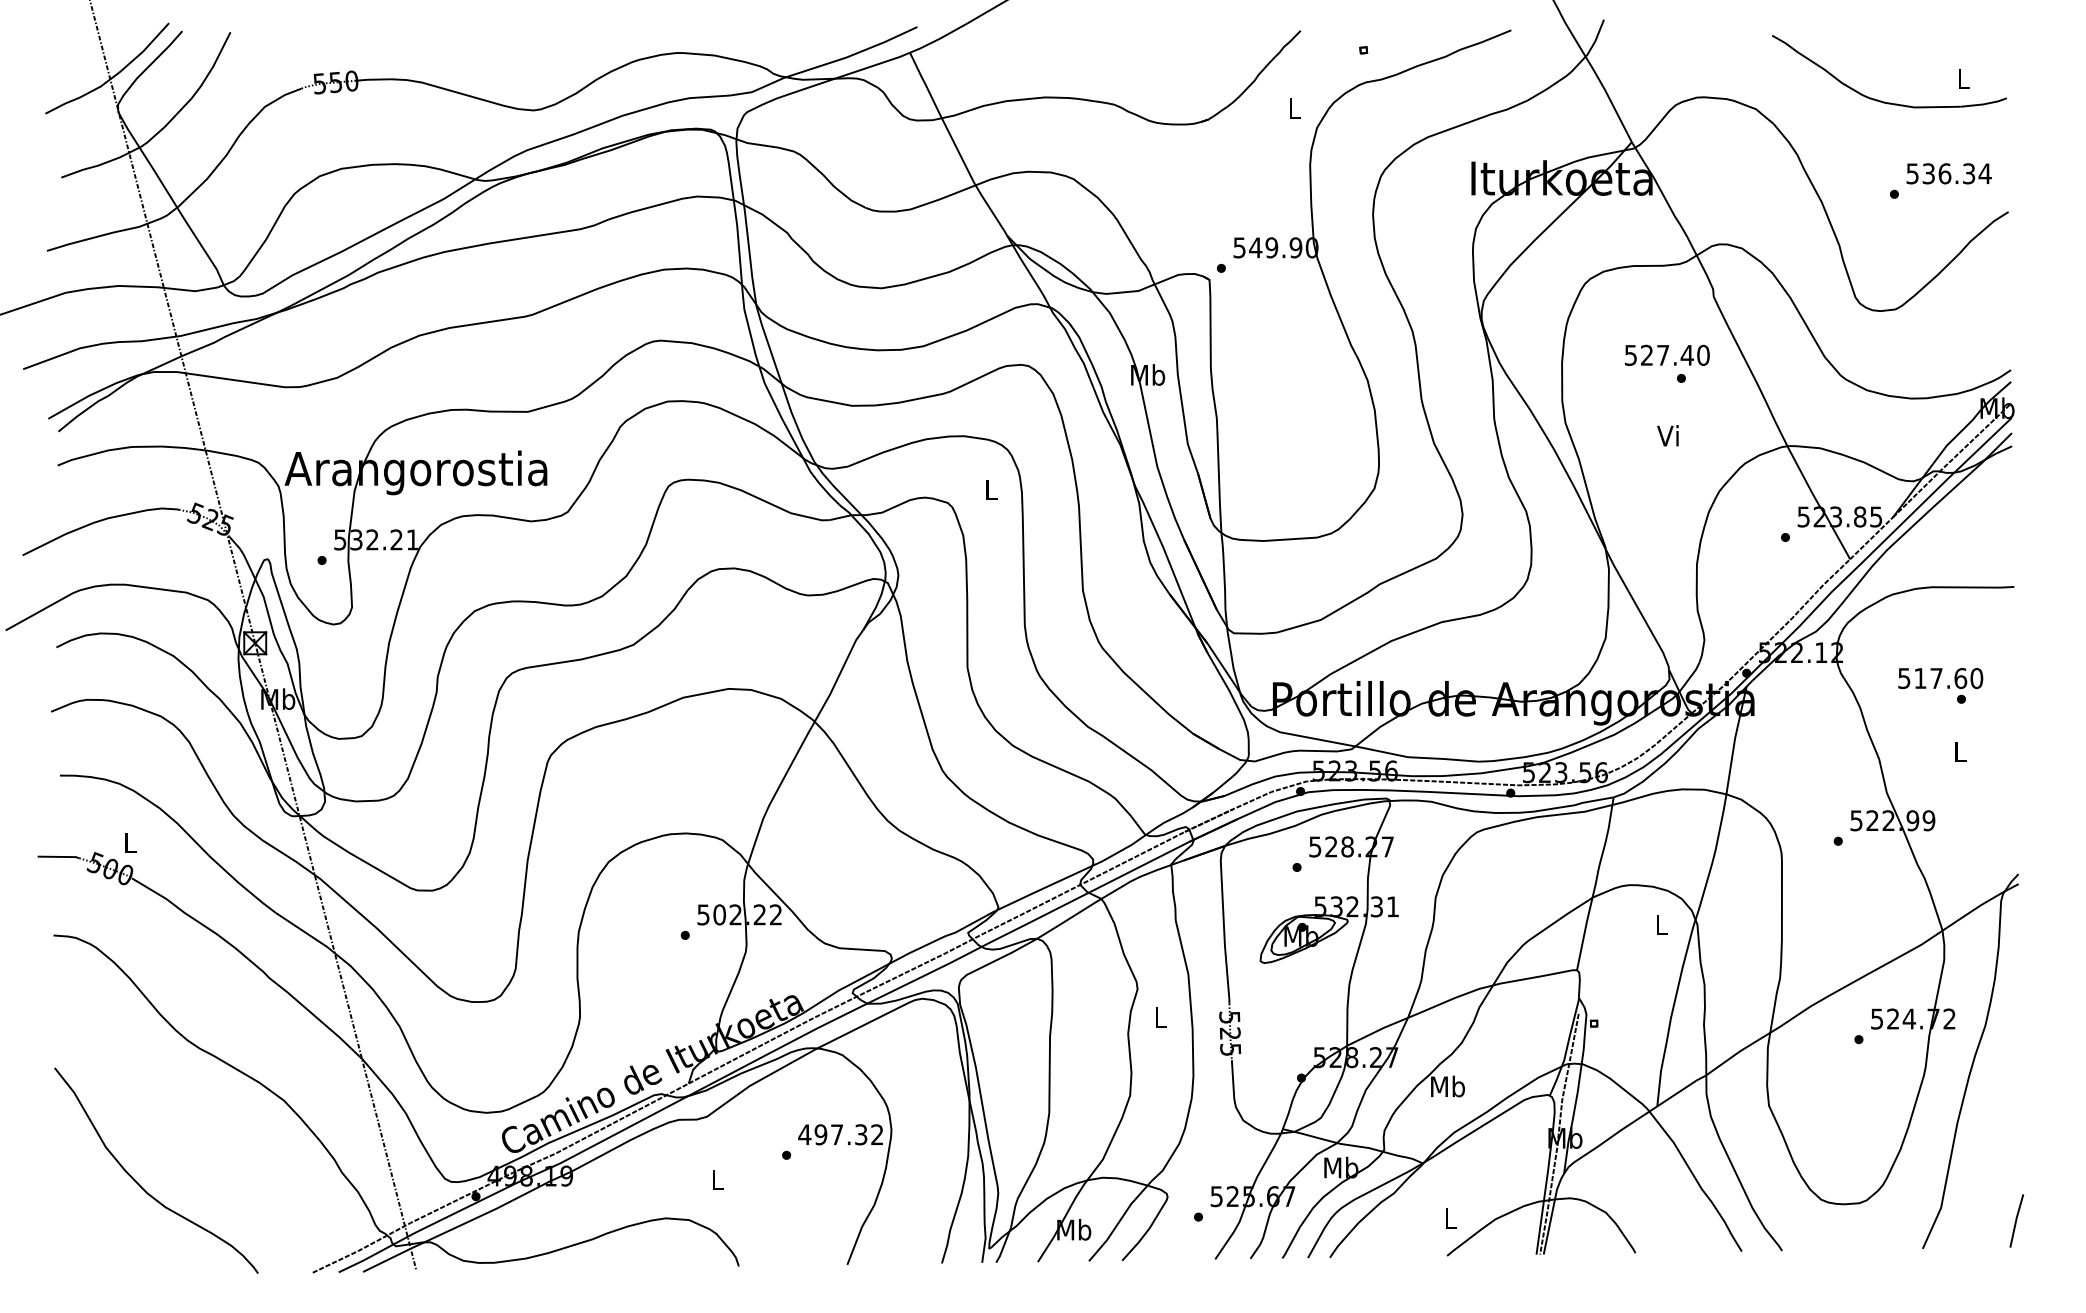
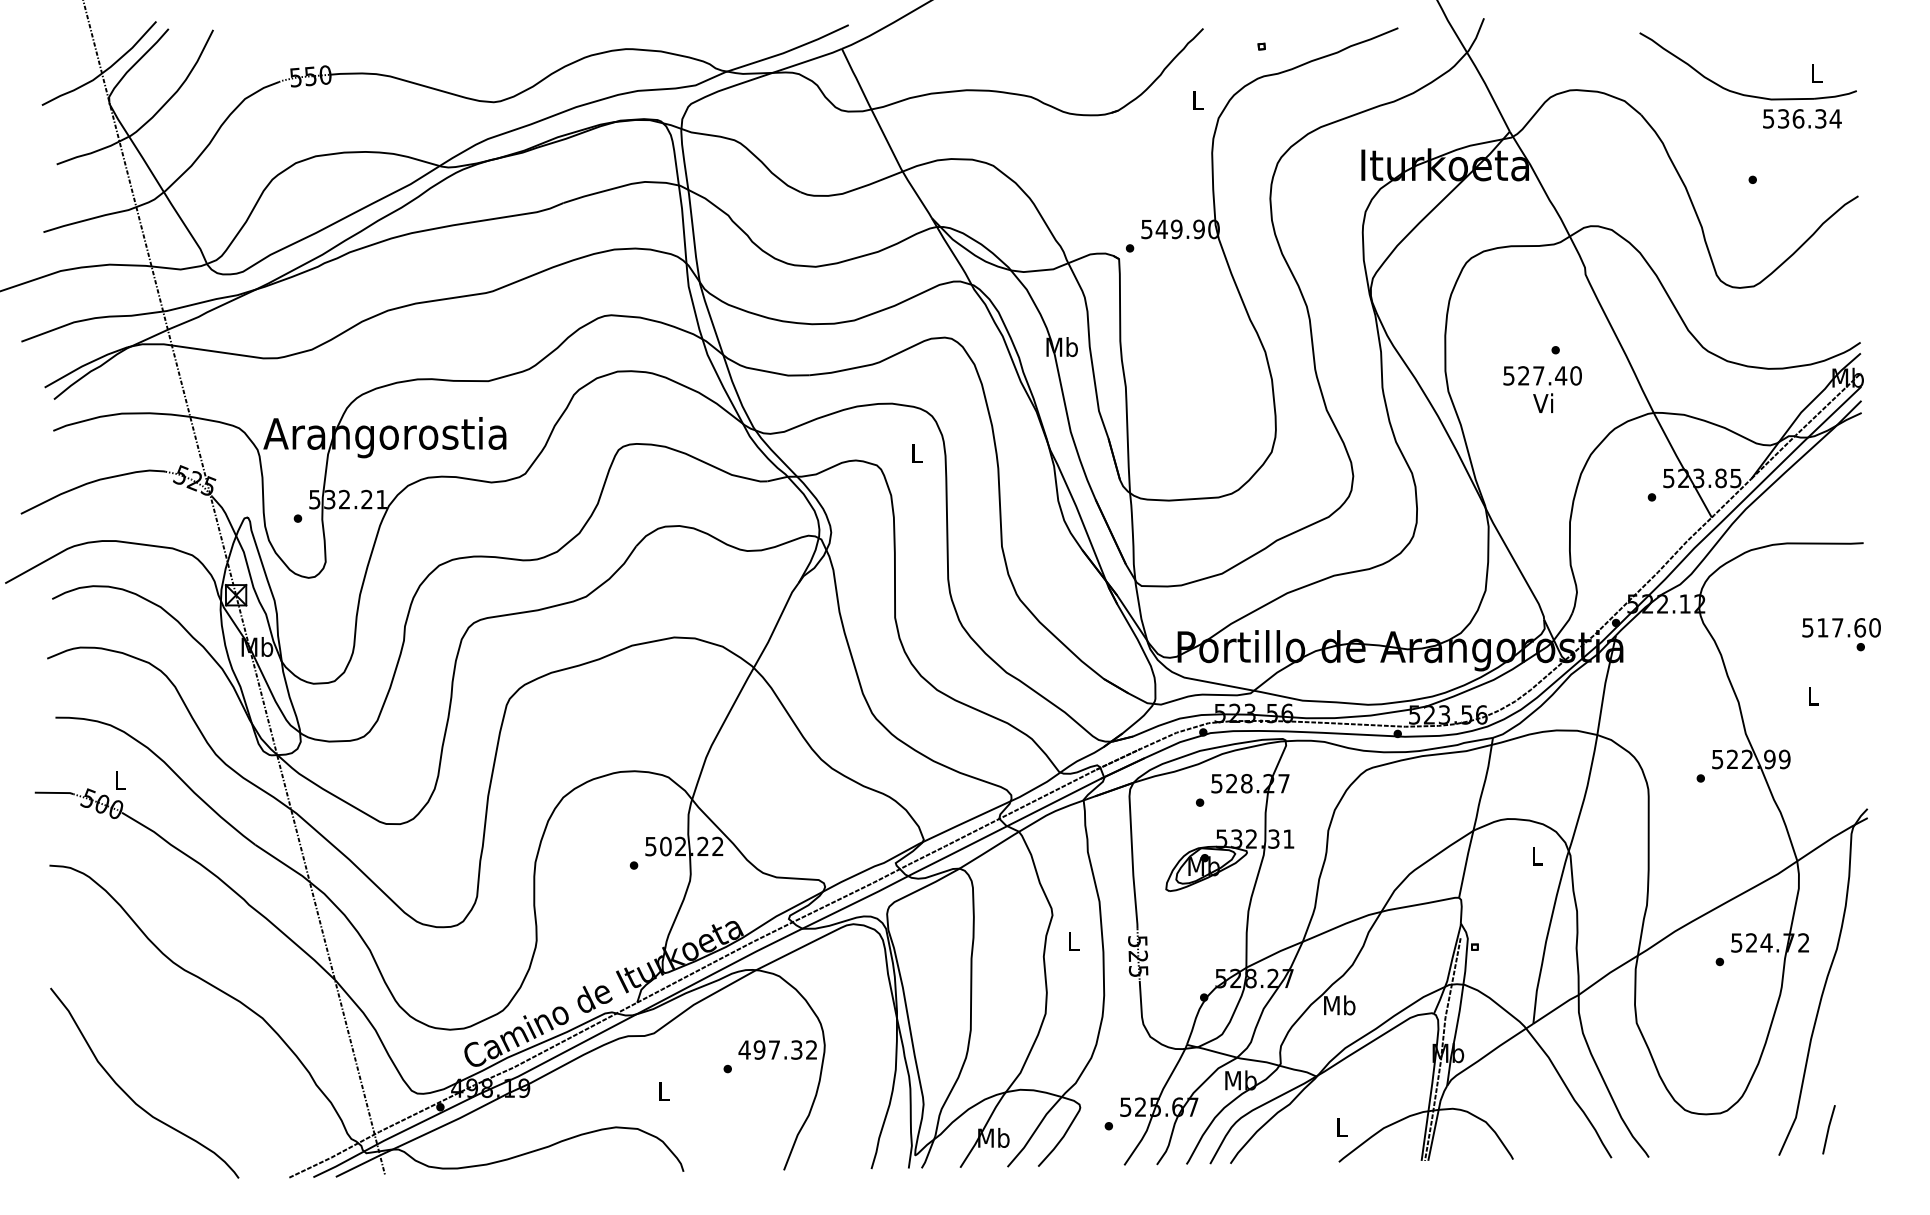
text: (1949, 173) -> (1802, 118), moved
text: (1667, 354) -> (1542, 375), moved
text: (1940, 685) -> (1841, 634), moved
line: (2016, 1220) -> (1828, 1129), moved

